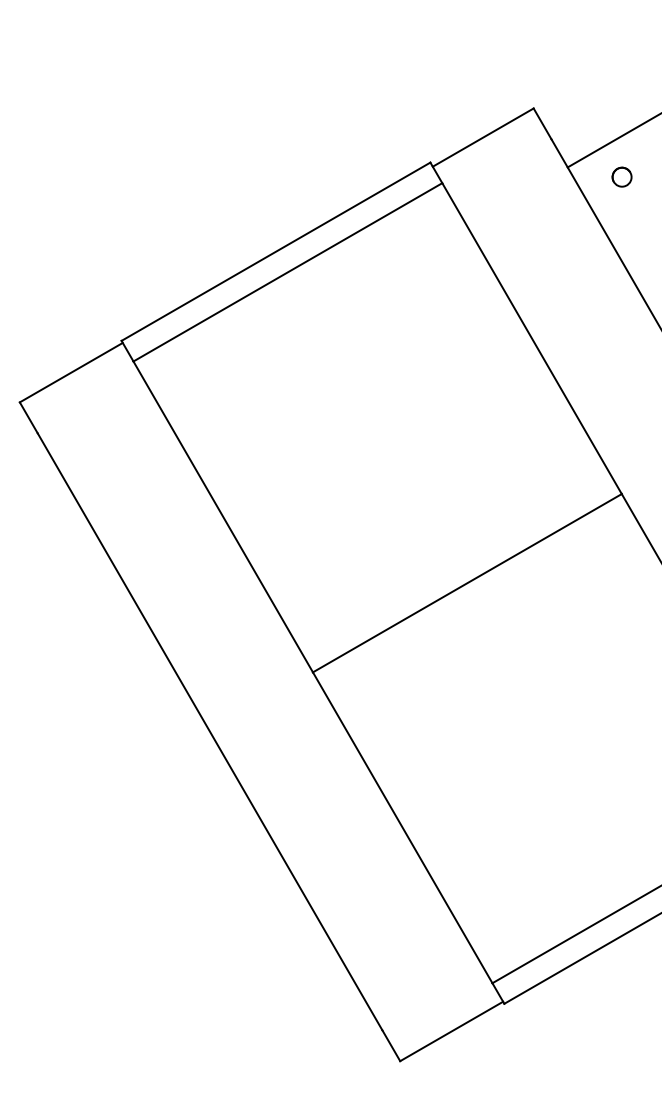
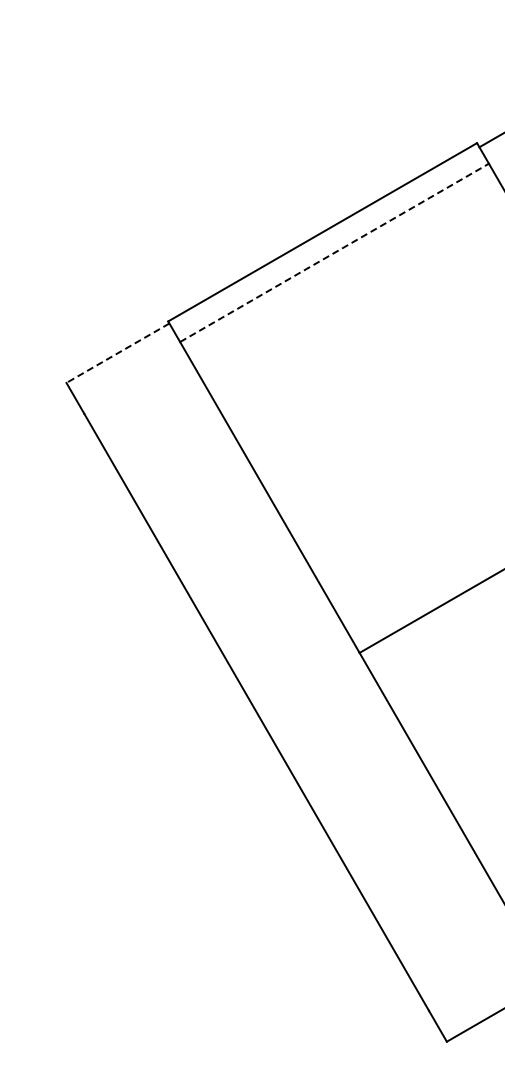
line: (288, 272) -> (335, 253), solid -> dashed
line: (70, 372) -> (117, 353), solid -> dashed

